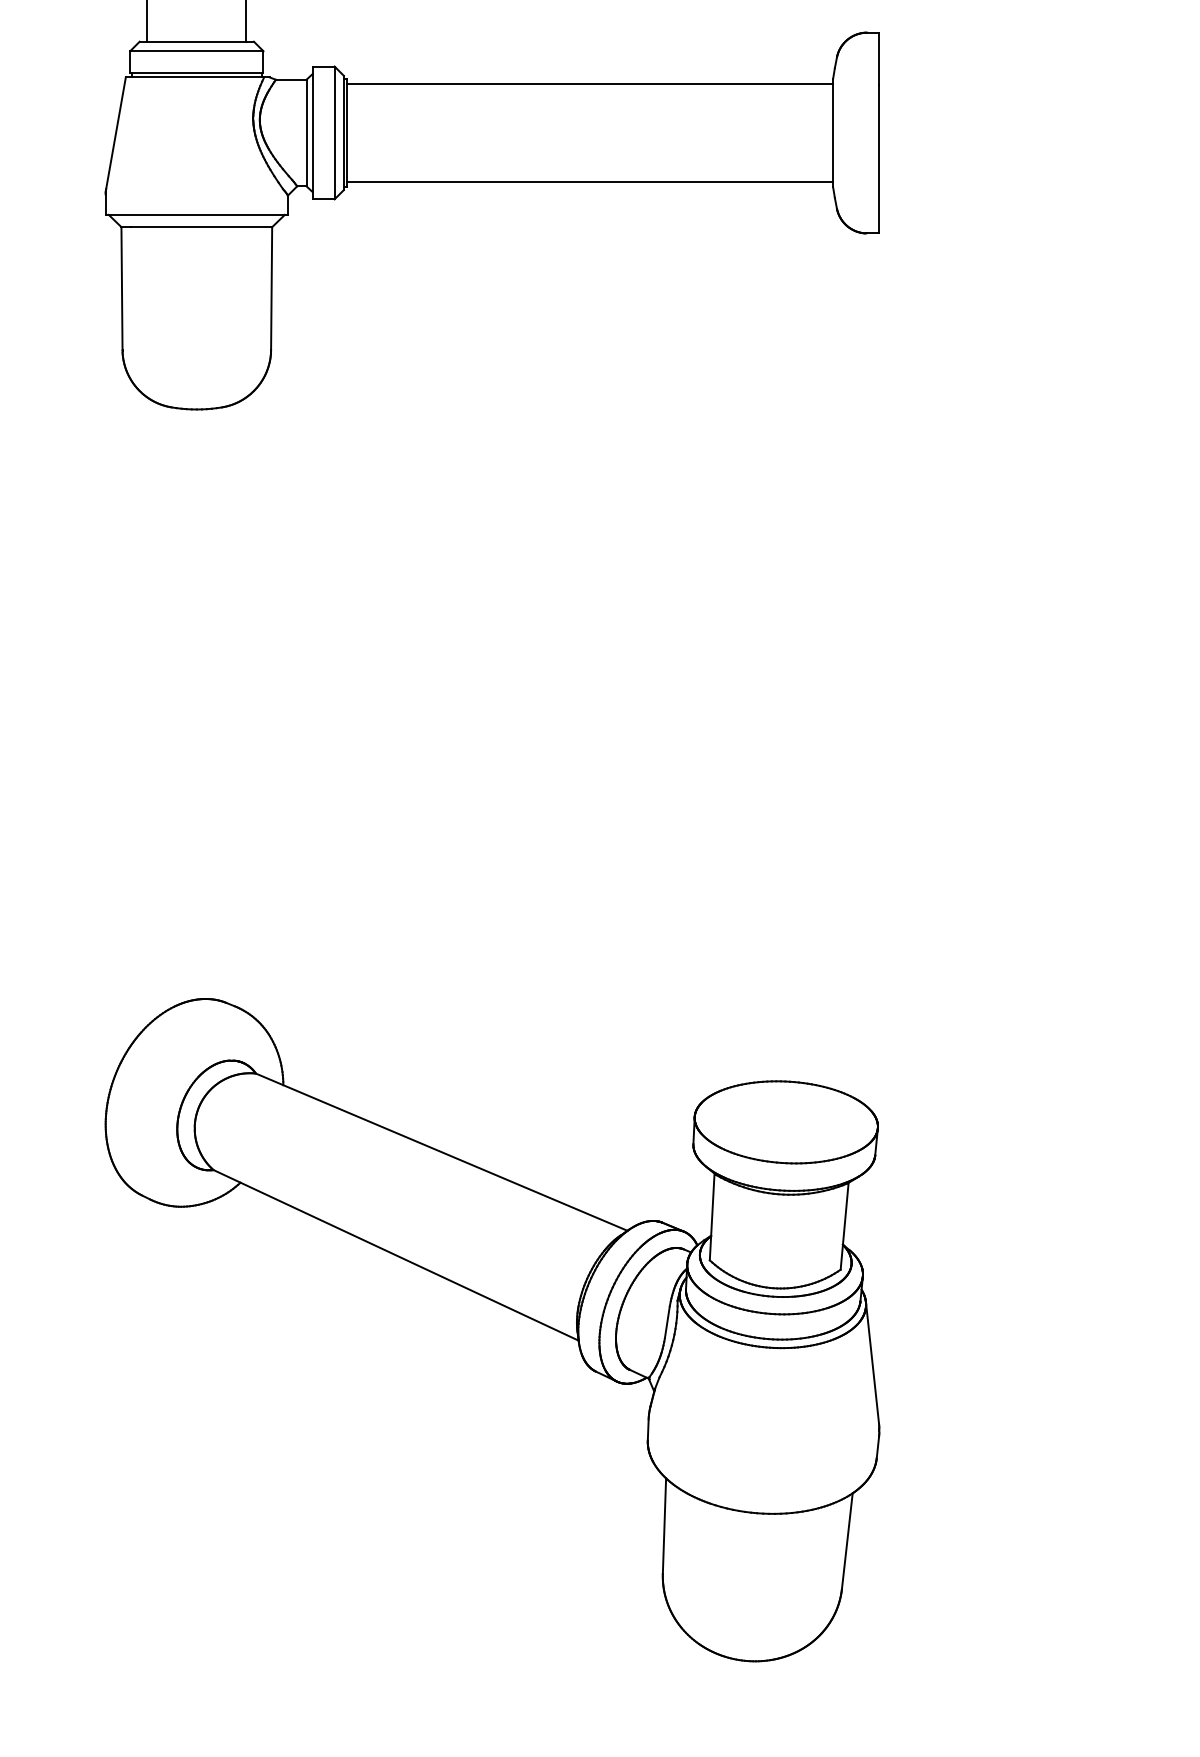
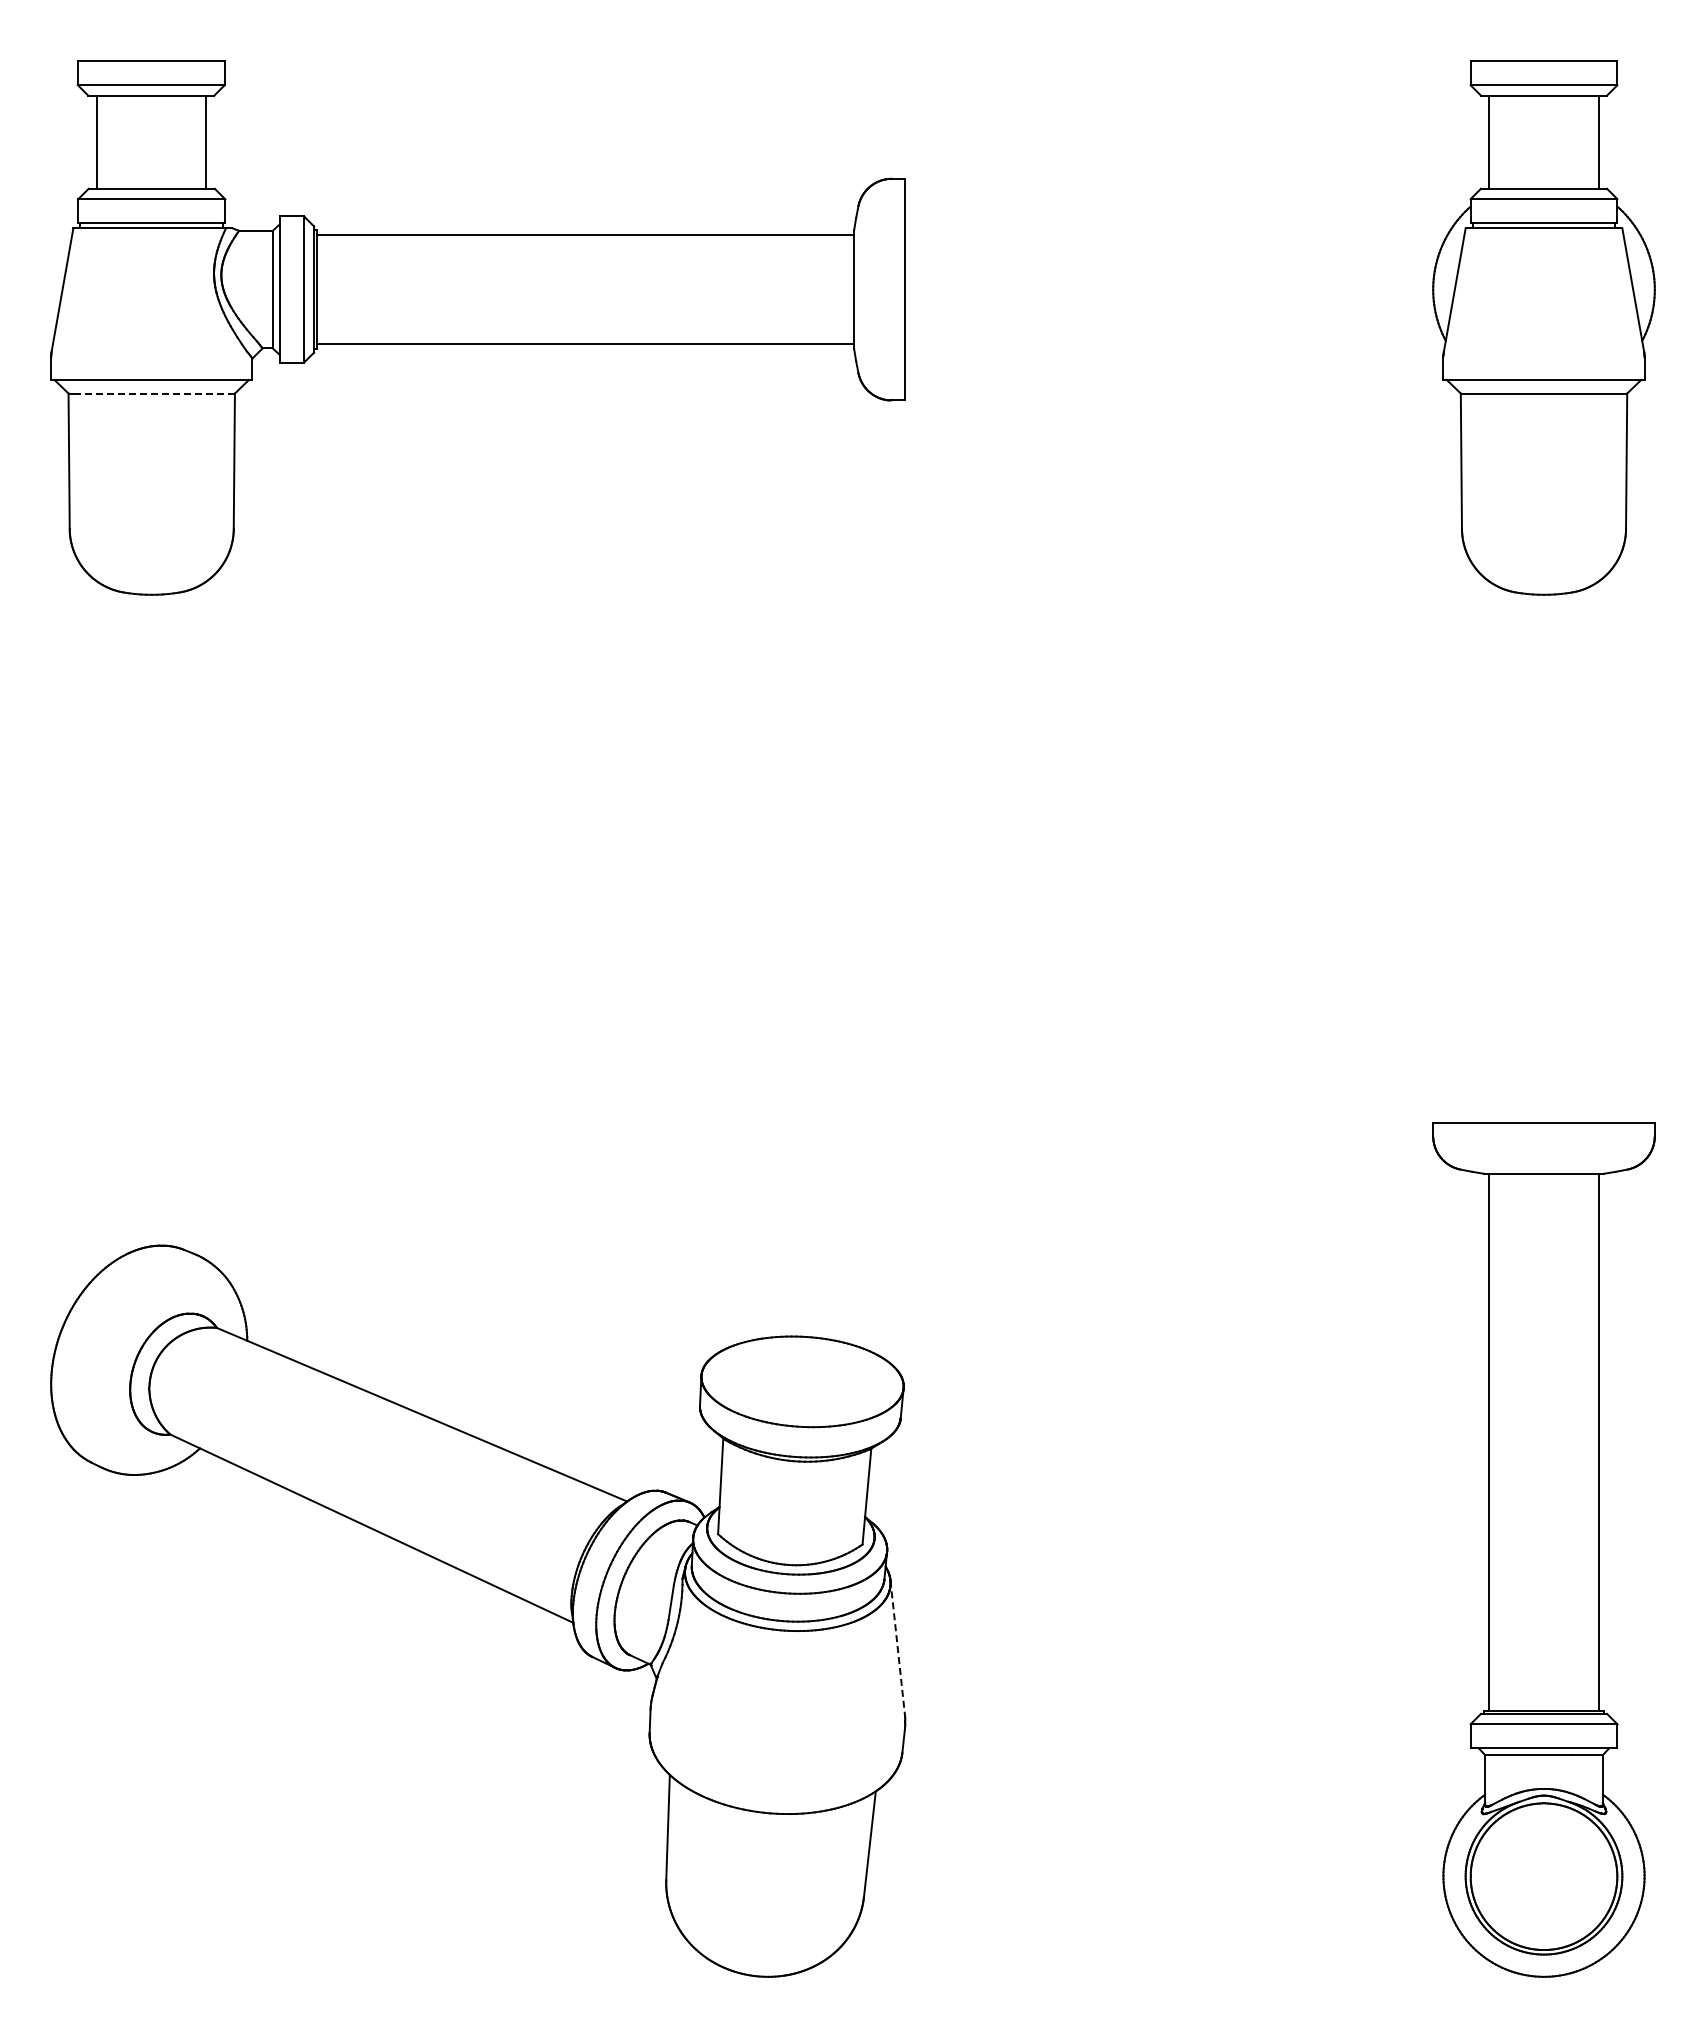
line: (201, 227) -> (156, 393), solid -> dashed
line: (872, 1363) -> (897, 1647), solid -> dashed

